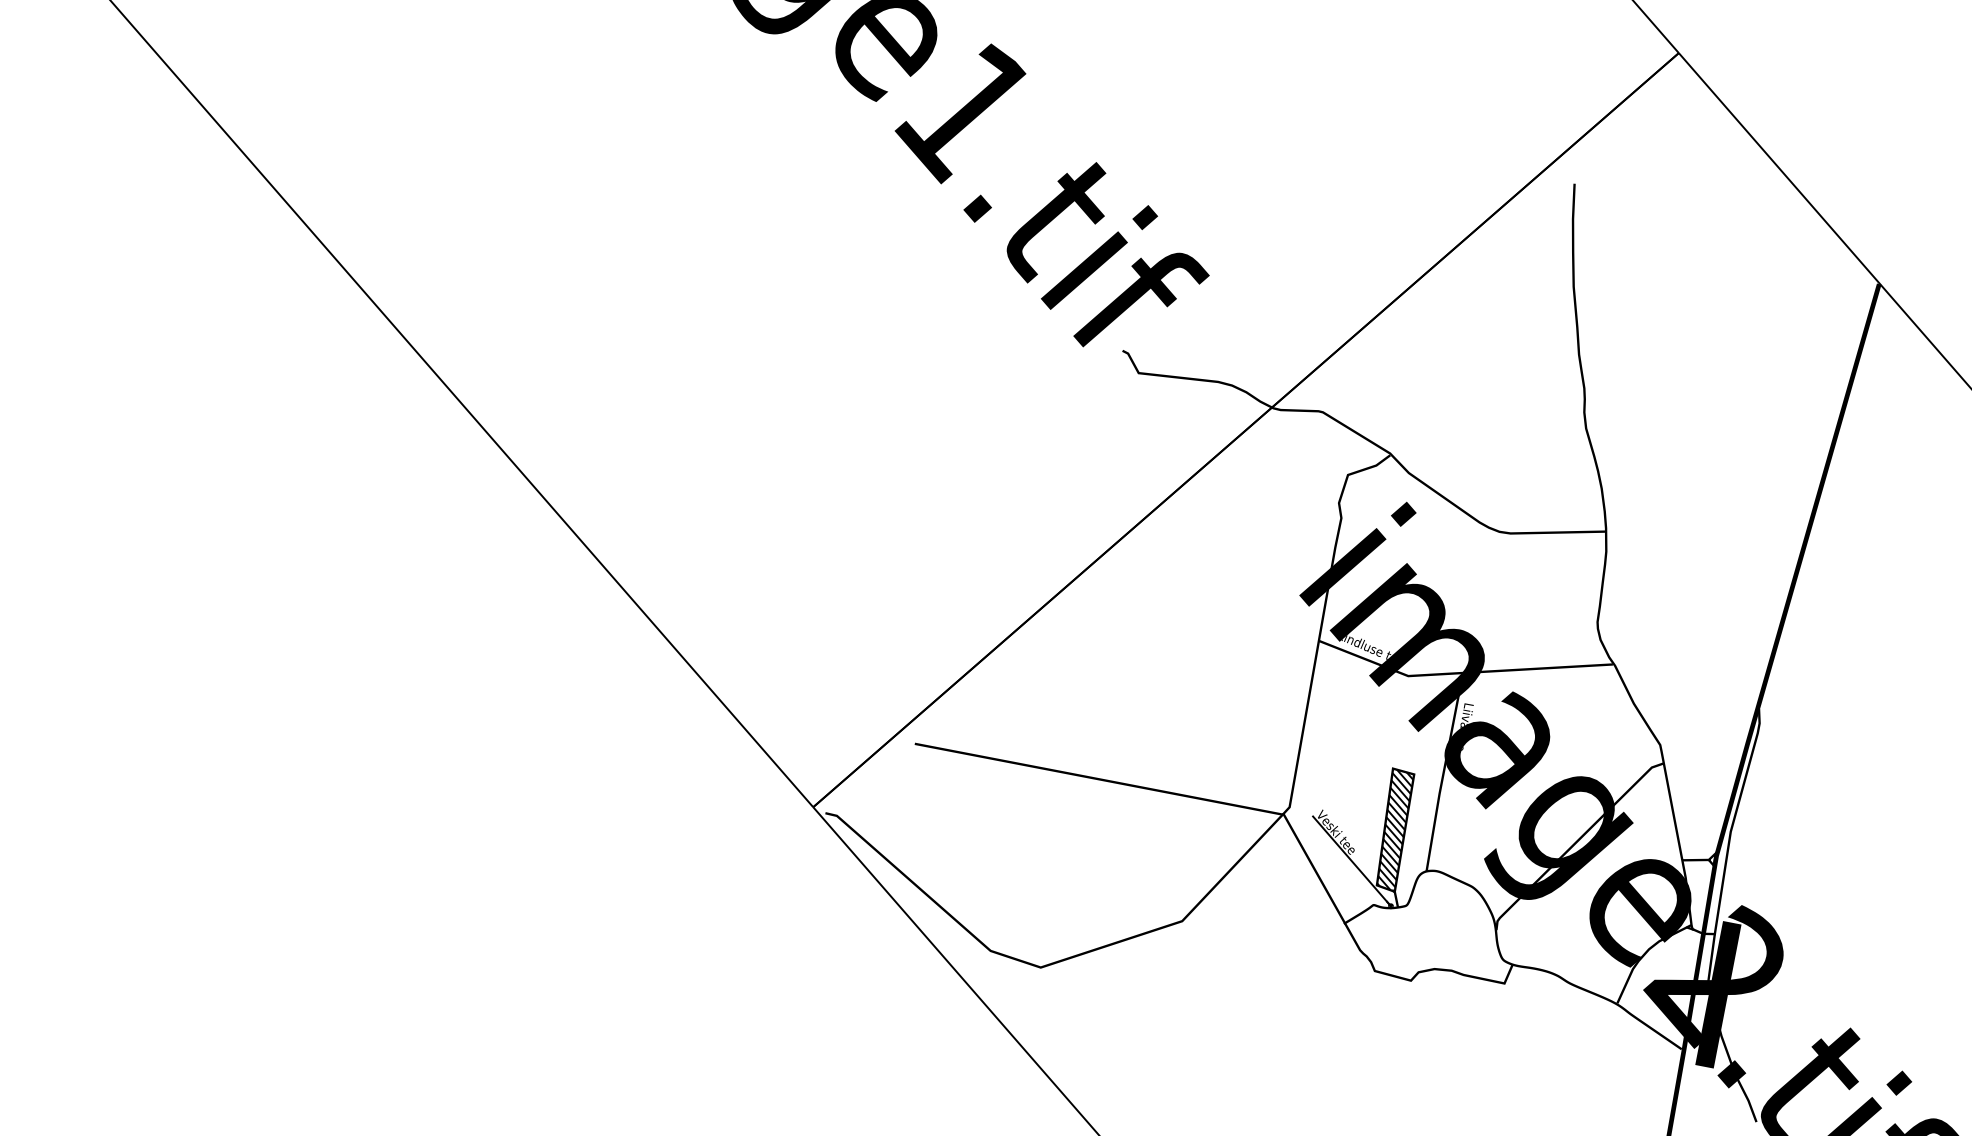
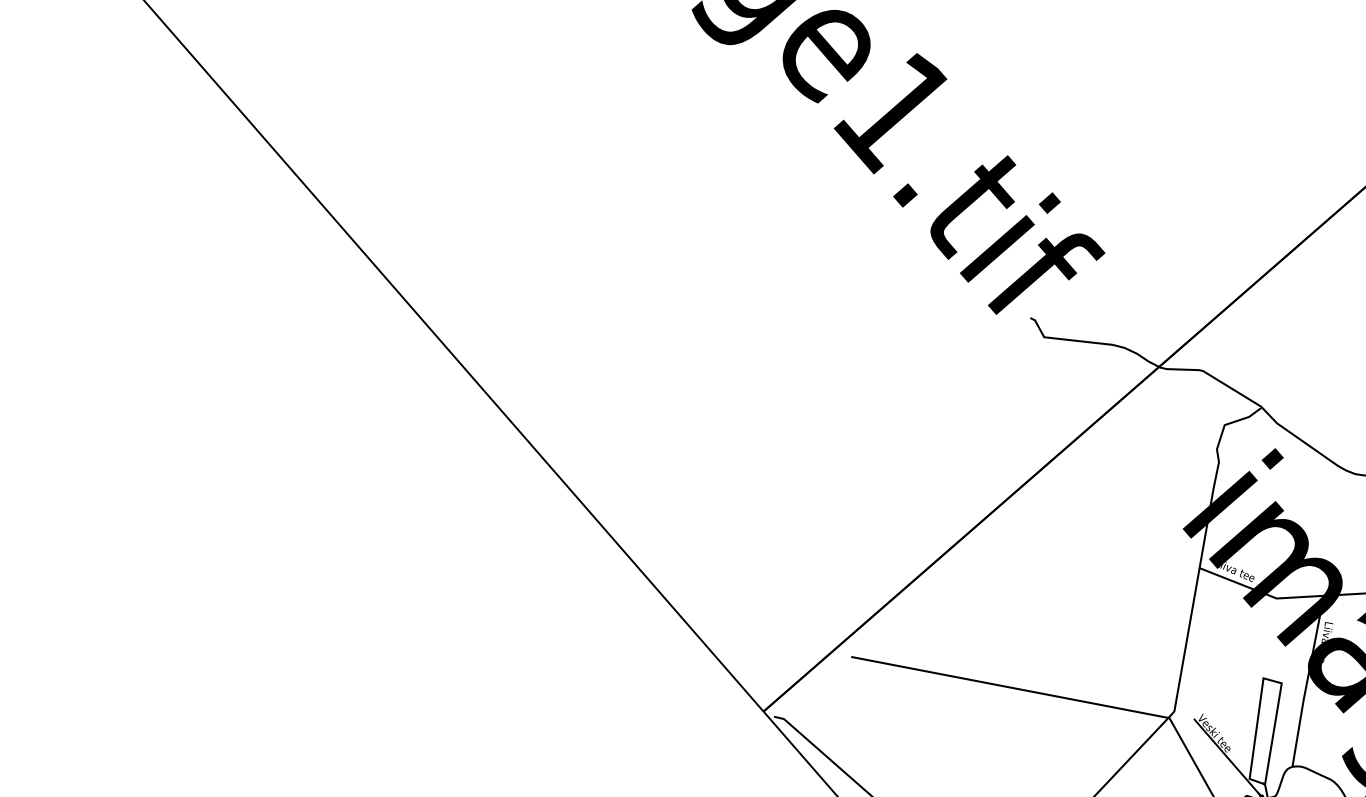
text: (1366, 646) -> (1240, 572), Kindluse tee -> Liiva tee
hatch: (1395, 829) -> (1265, 730), removed

